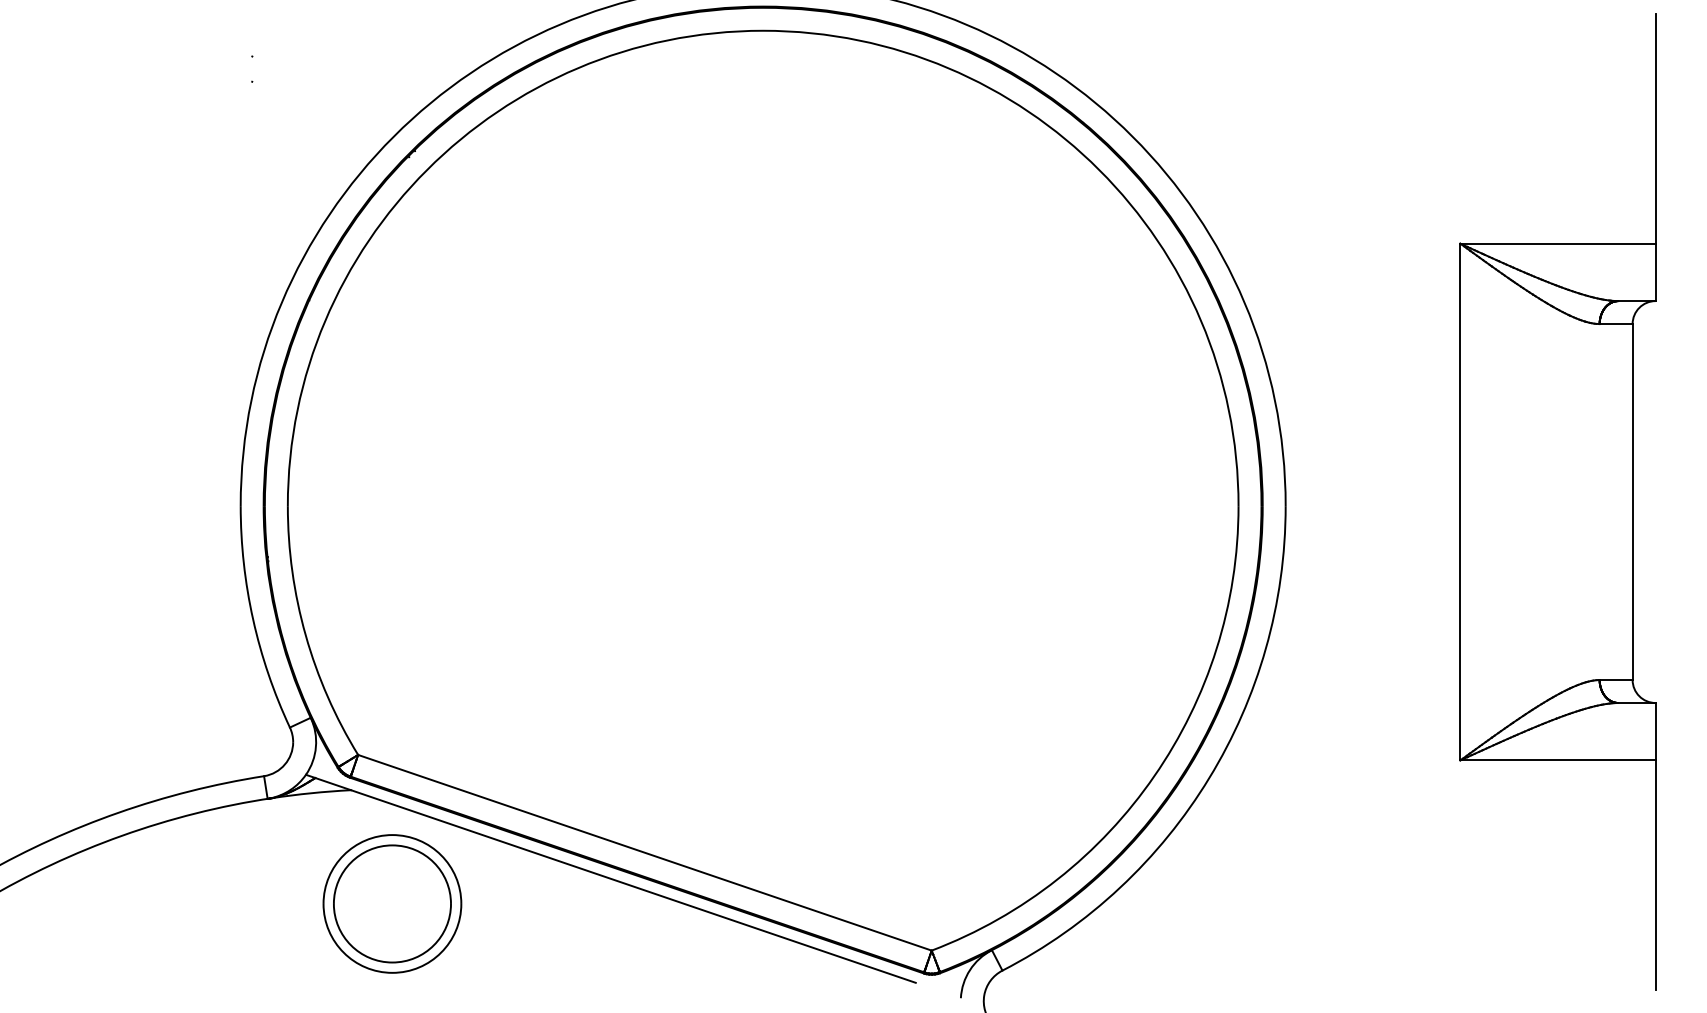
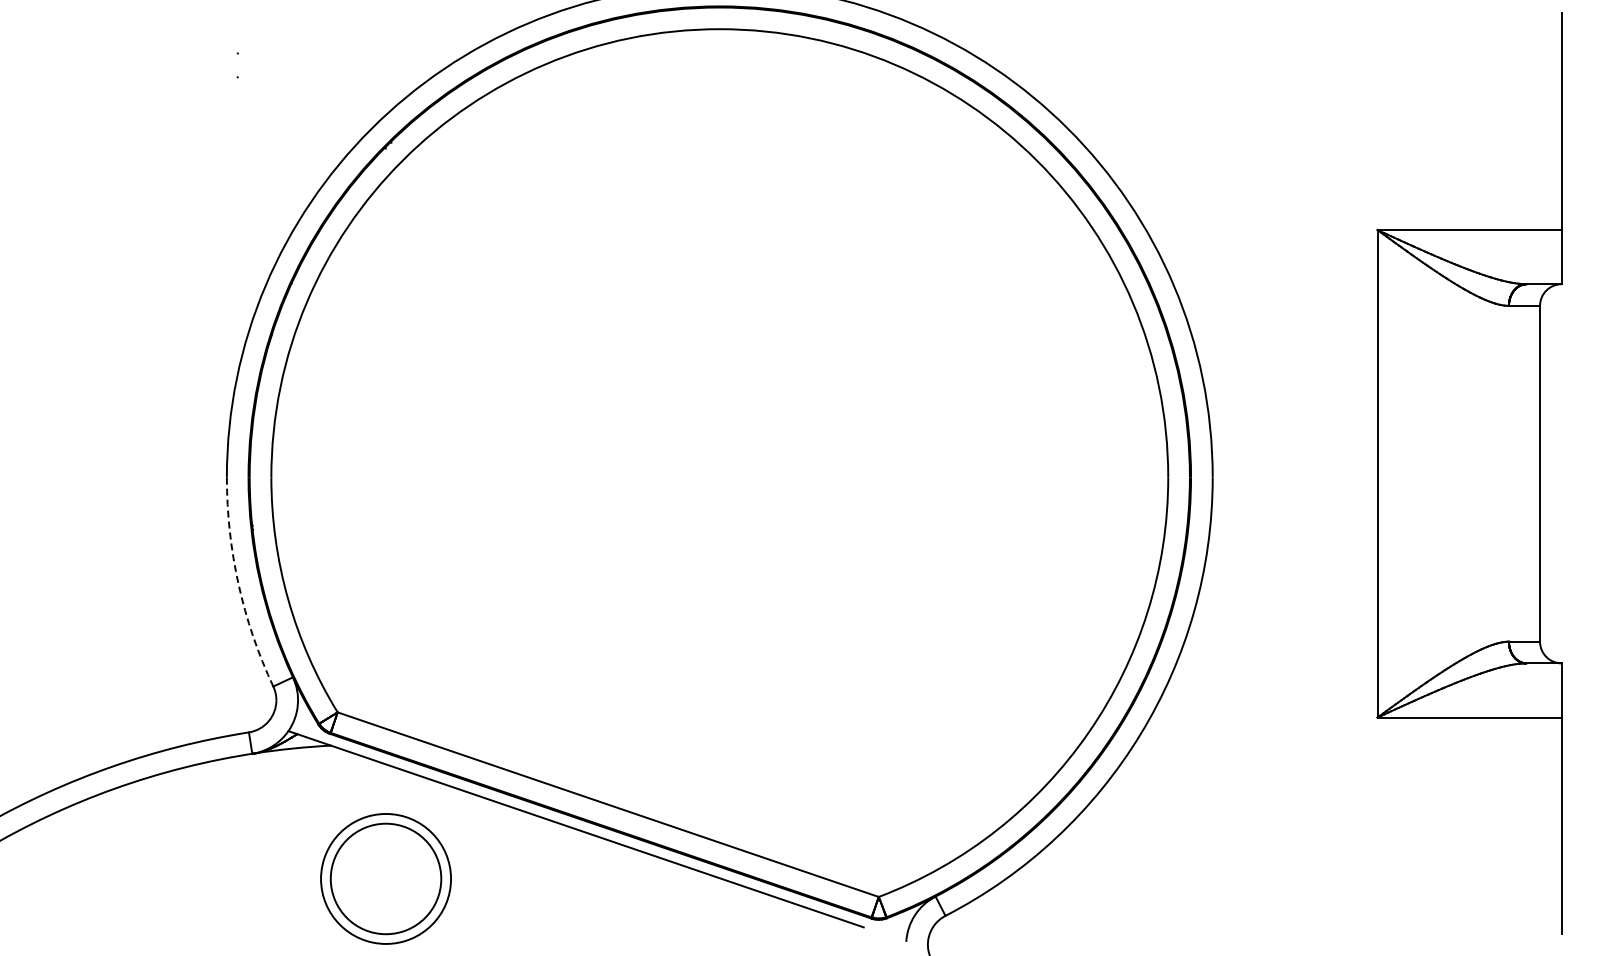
arc: (253, 619) -> (238, 584), solid -> dashed
part: (391, 903) -> (385, 878), moved

